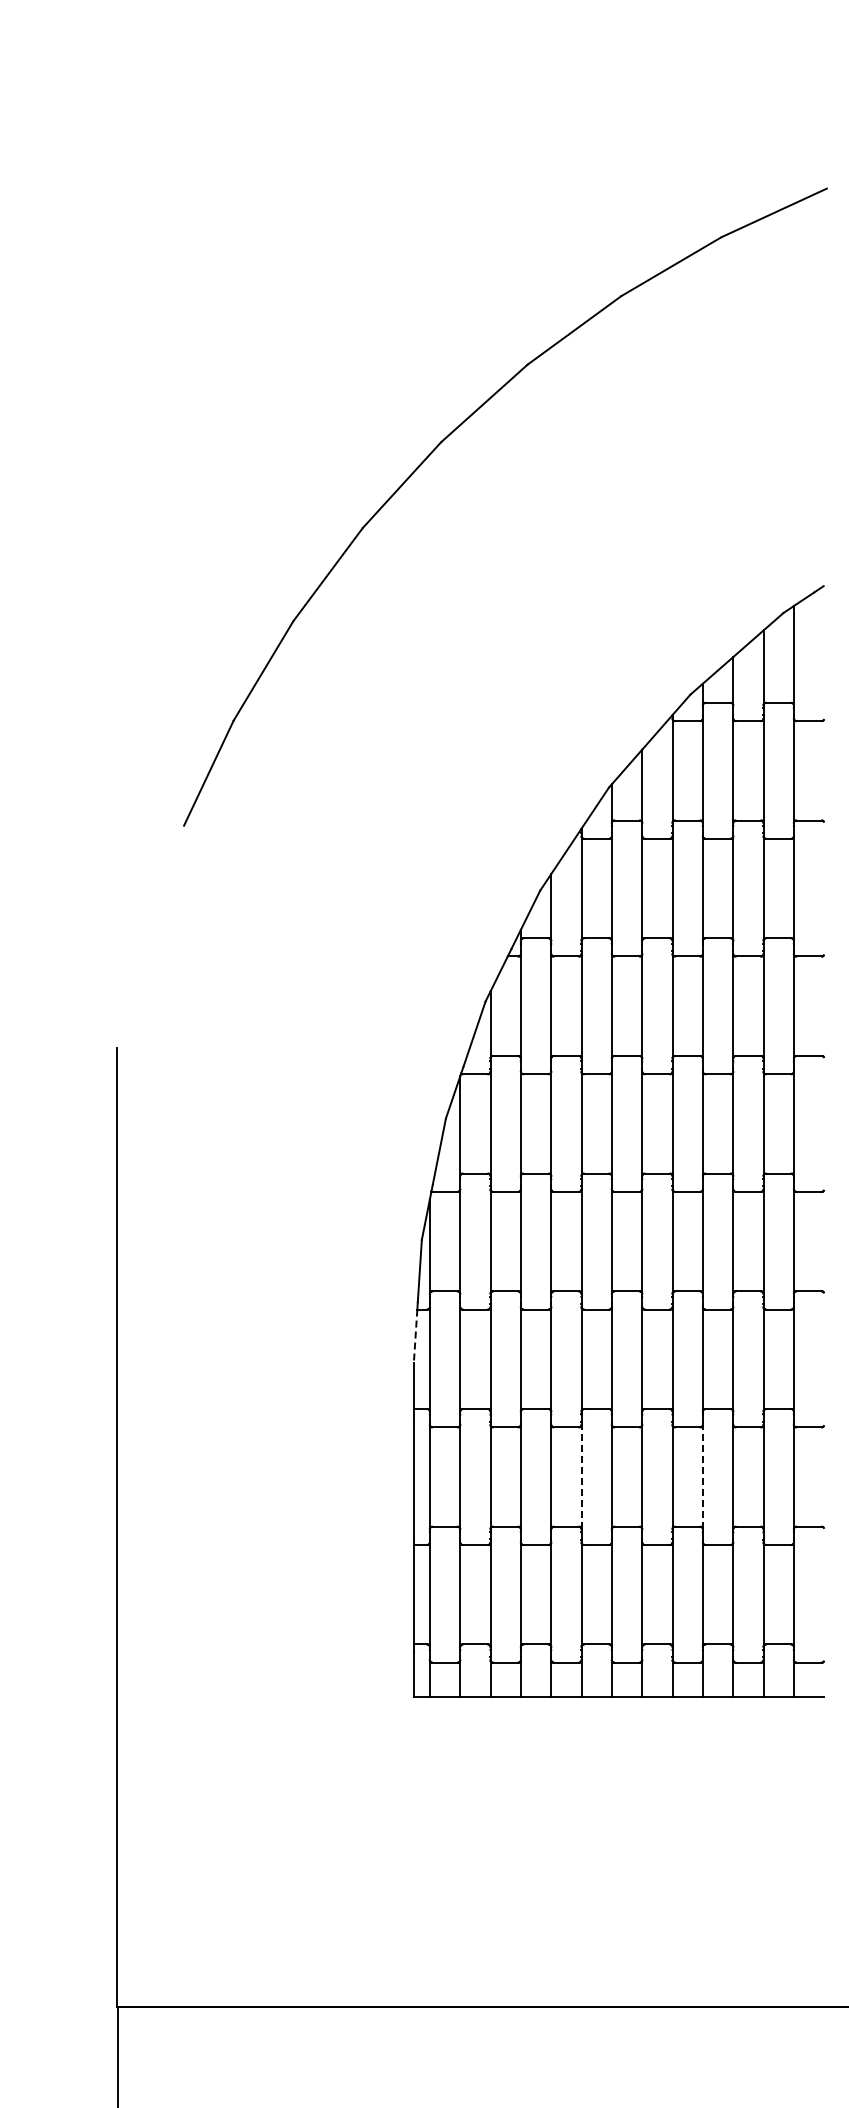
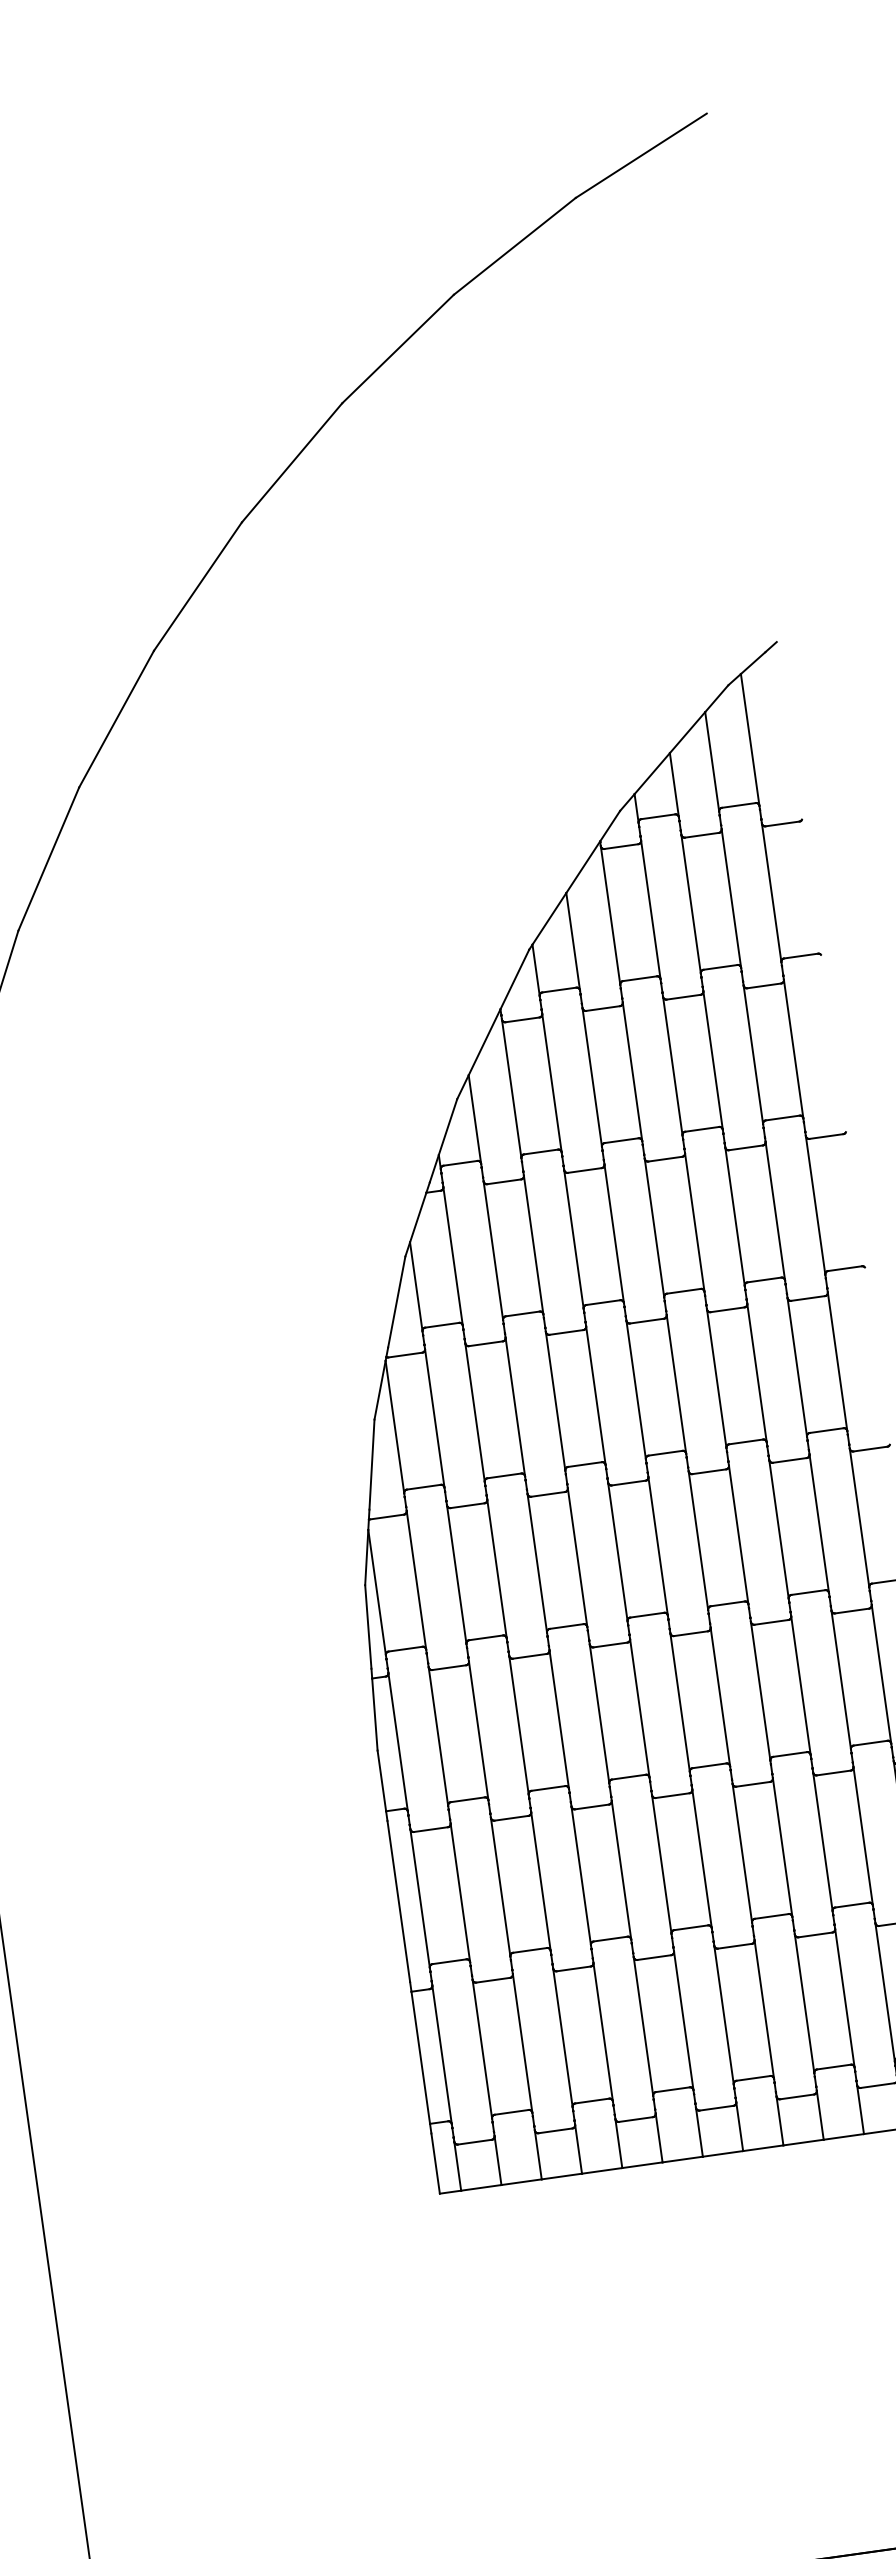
line: (415, 1336) -> (374, 1714), dashed -> solid
line: (581, 1476) -> (621, 1869), dashed -> solid
line: (702, 1476) -> (782, 1846), dashed -> solid

